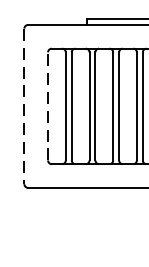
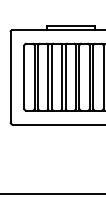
line: (48, 105) -> (24, 76), dashed -> solid
line: (24, 106) -> (10, 77), dashed -> solid

